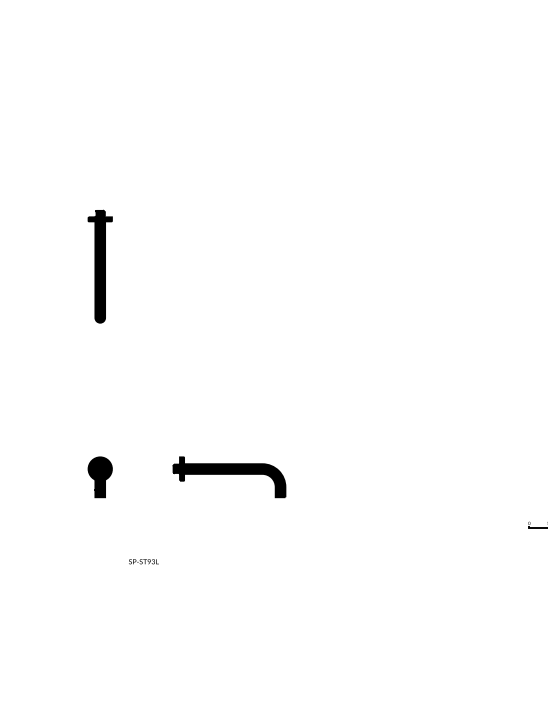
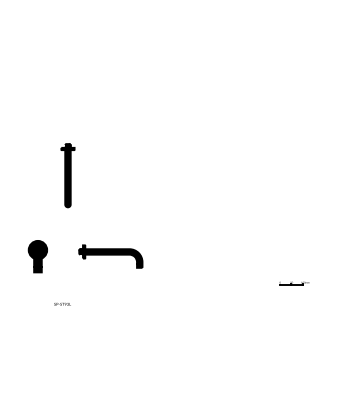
part: (99, 266) -> (67, 175), moved
part: (99, 477) -> (37, 256), size x1.4

